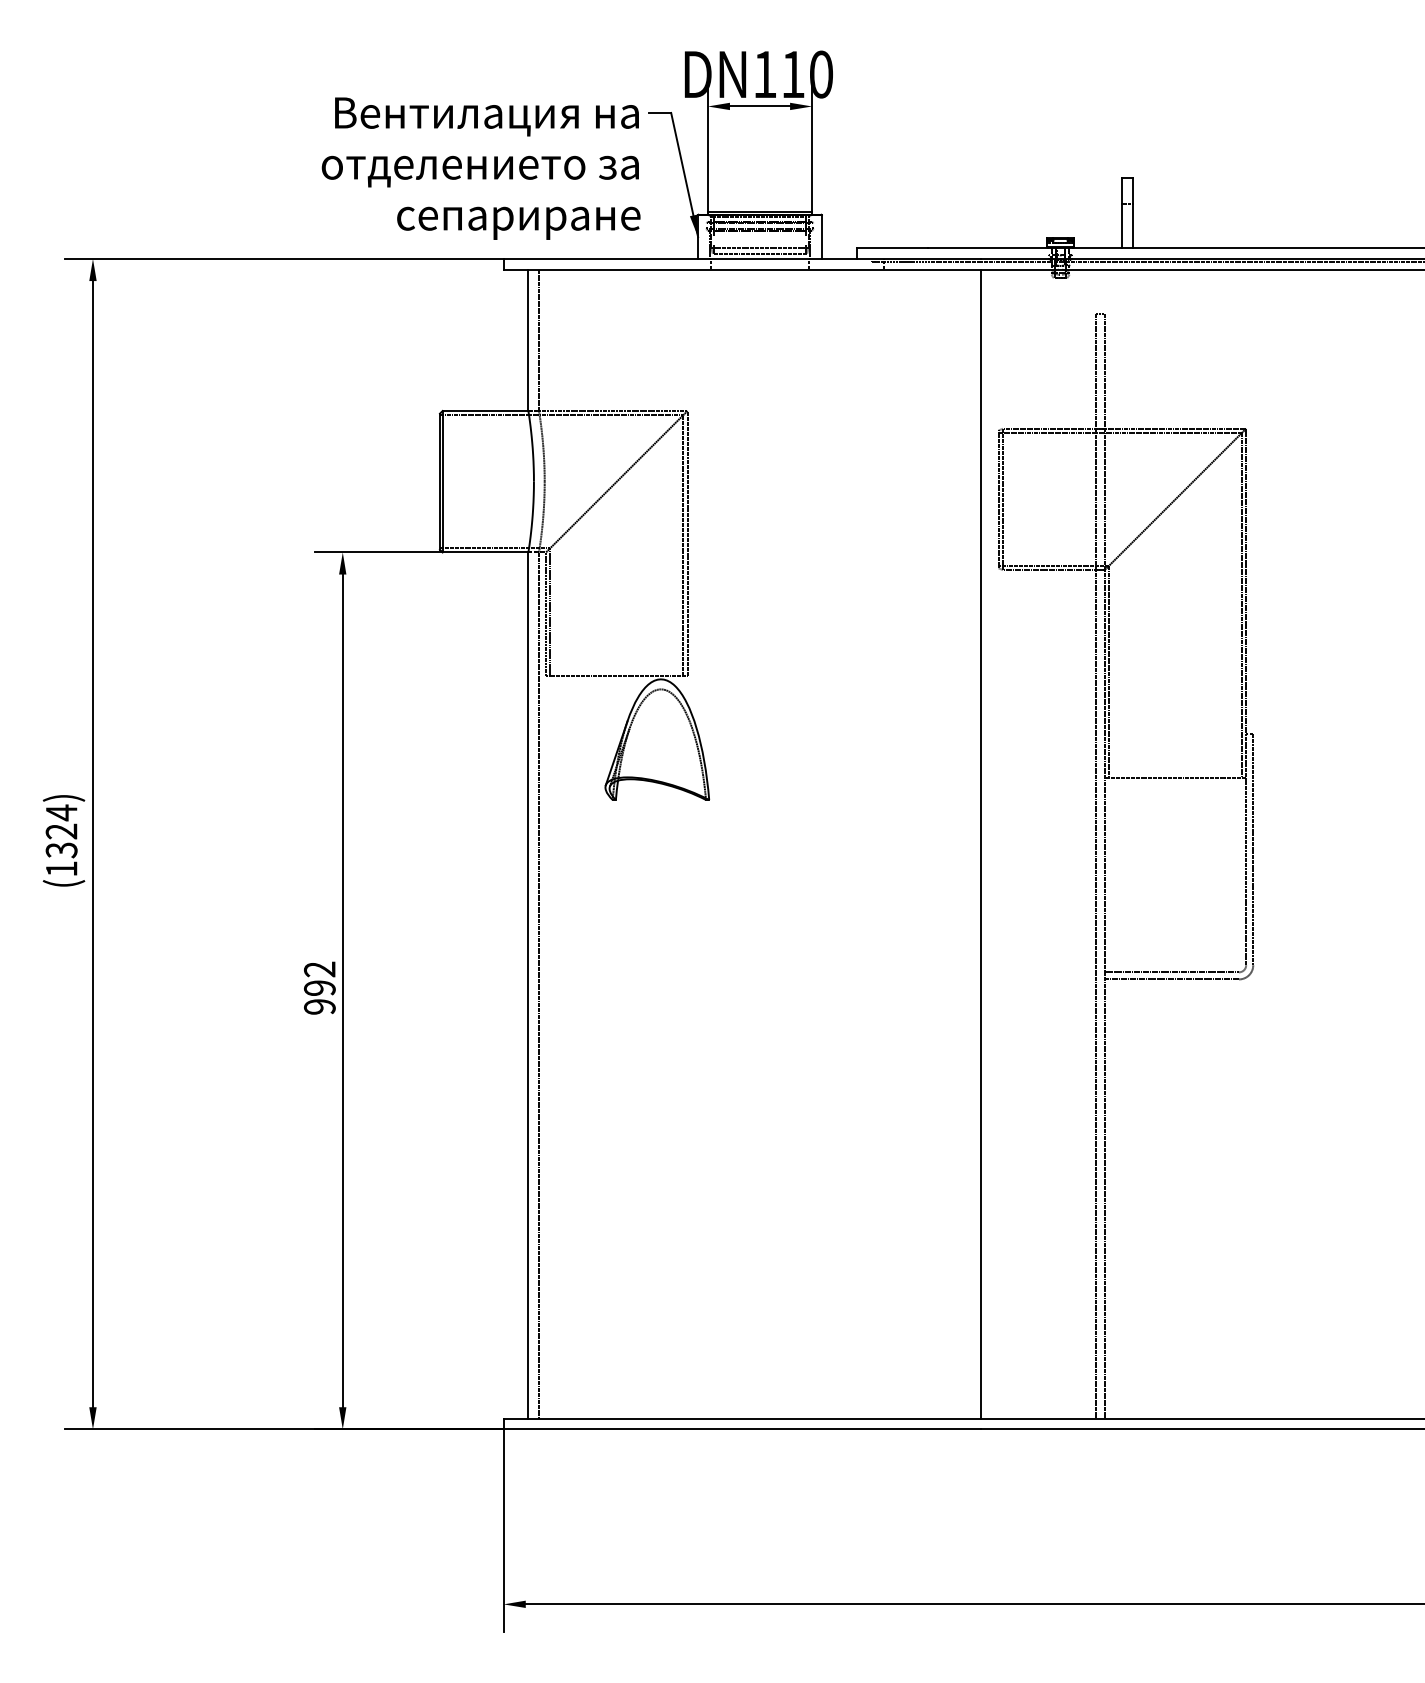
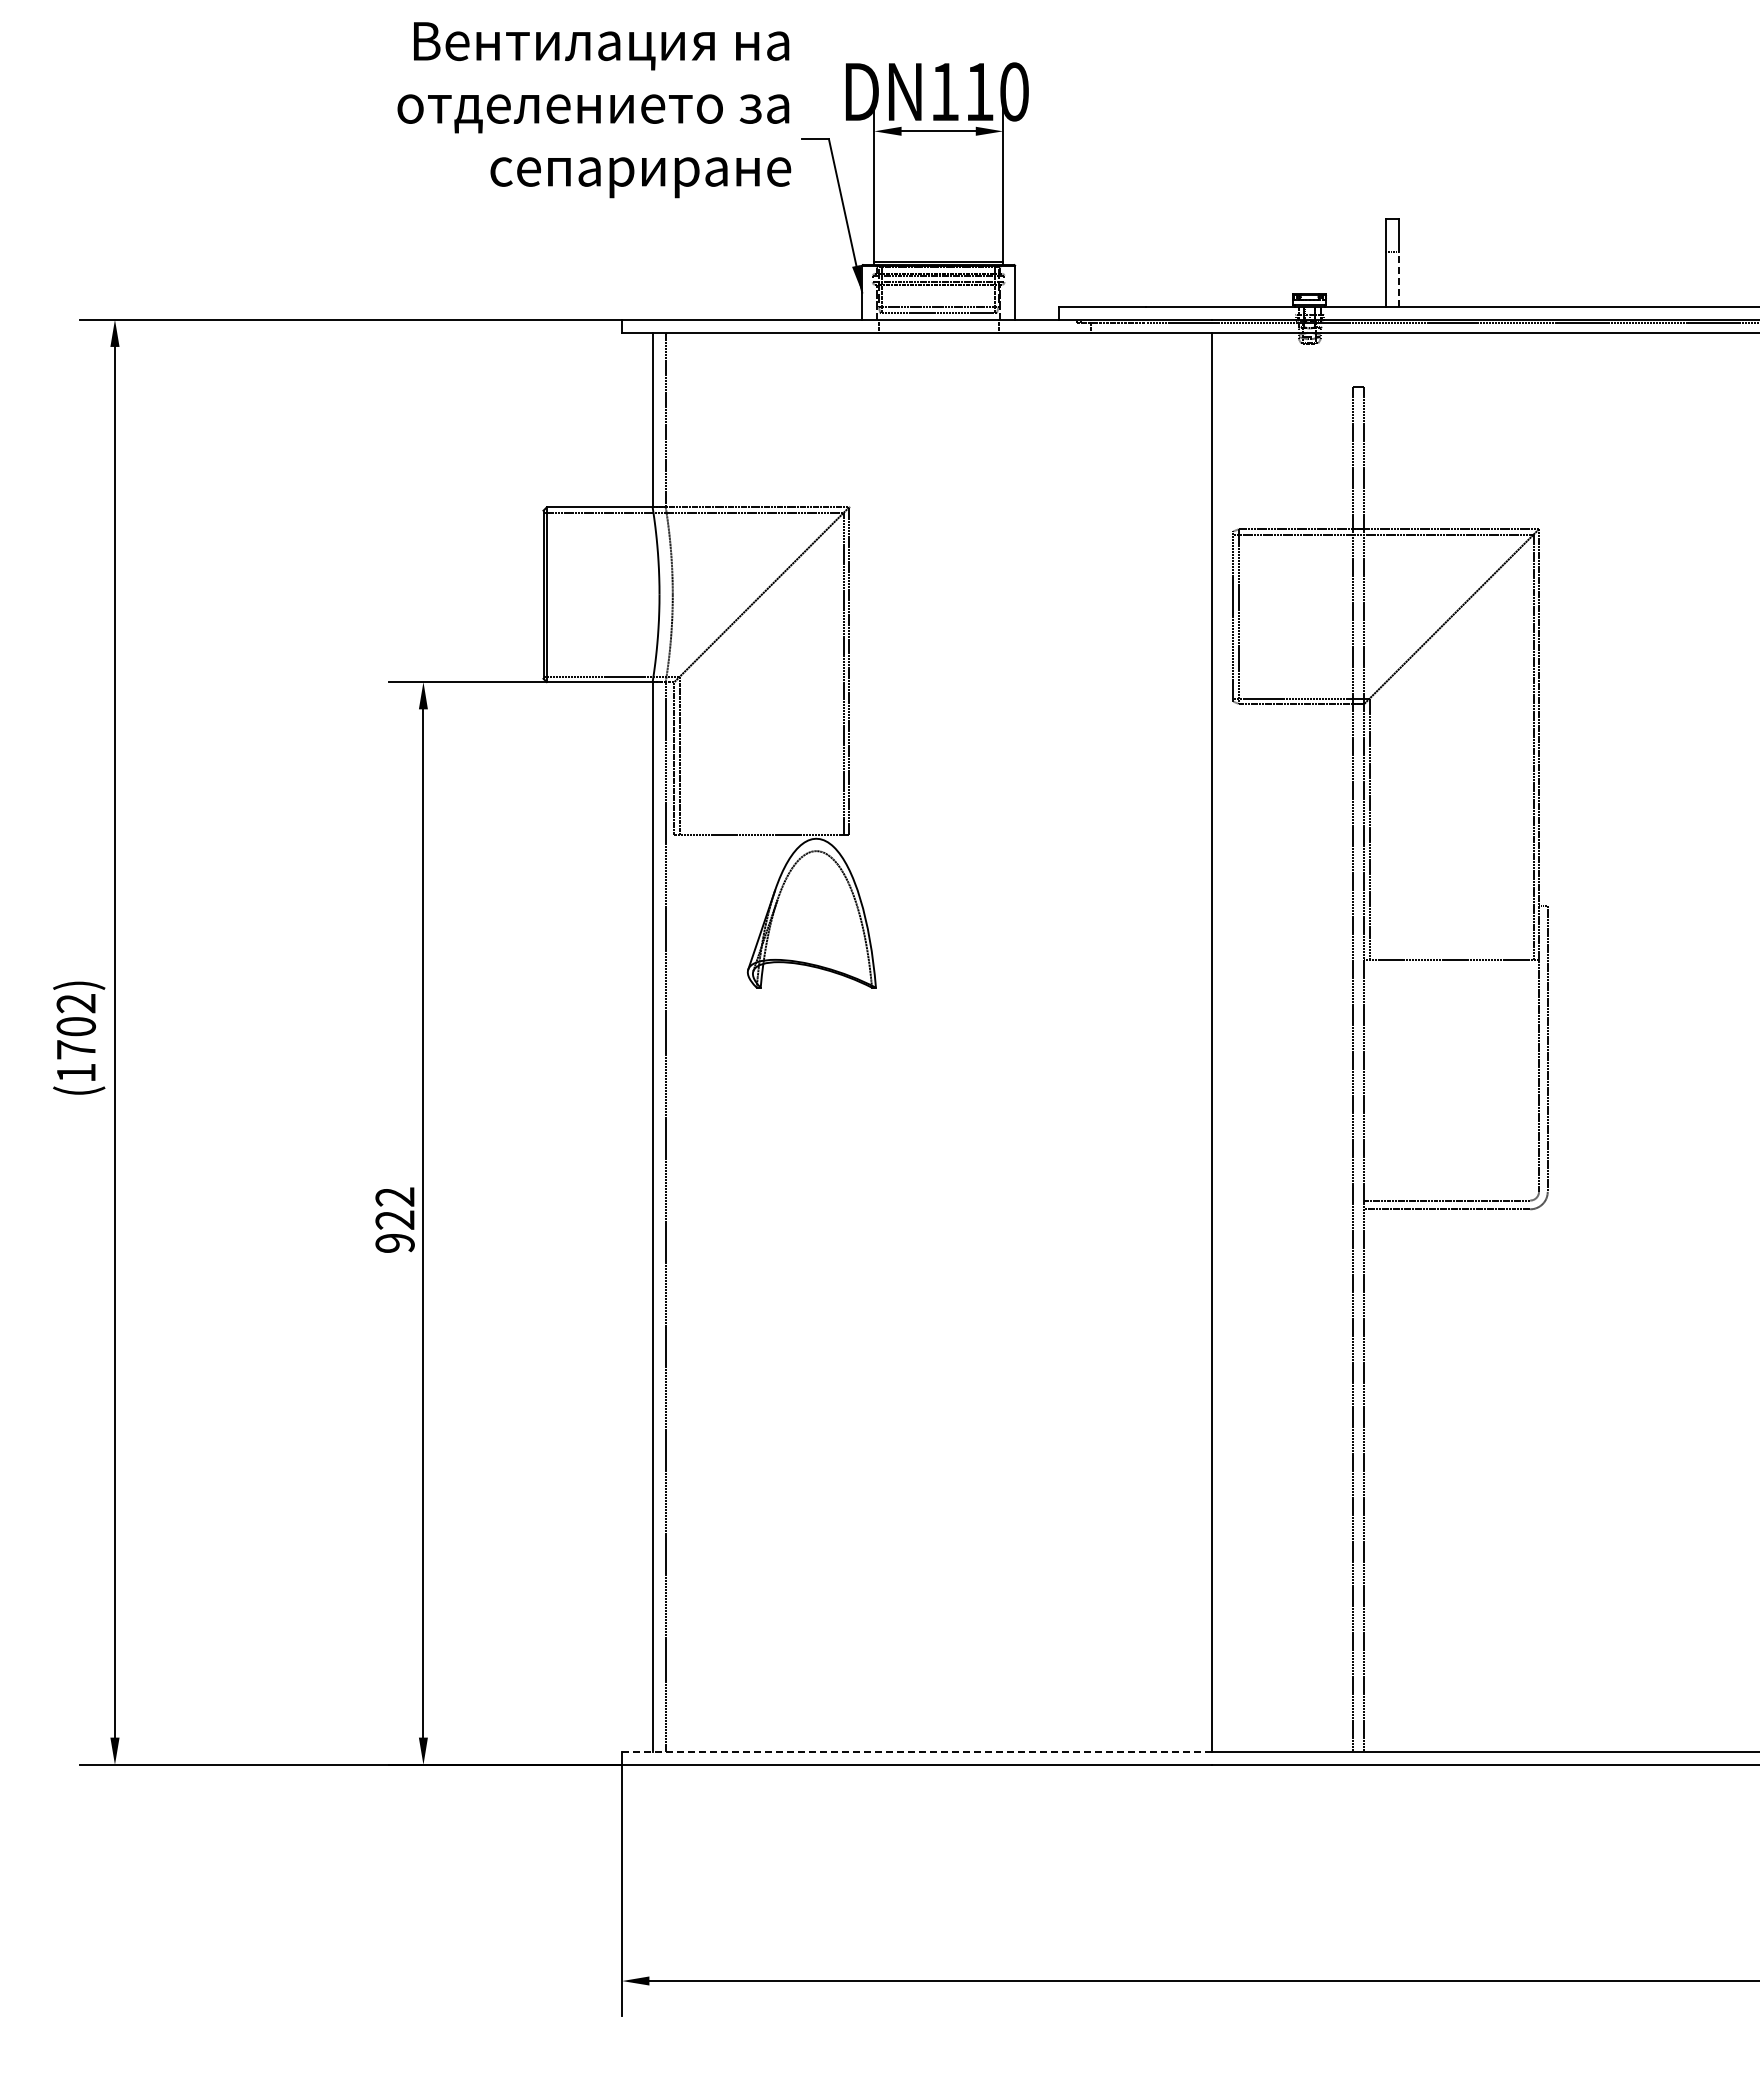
text: (481, 168) -> (594, 110), moved
line: (1133, 225) -> (1399, 278), solid -> dashed
text: (61, 831) -> (76, 1026), (1324) -> (1702)
text: (320, 987) -> (395, 1219), 992 -> 922
line: (742, 1418) -> (916, 1751), solid -> dashed

